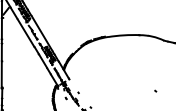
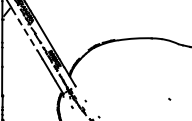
line: (22, 27) -> (24, 30), solid -> dashed

